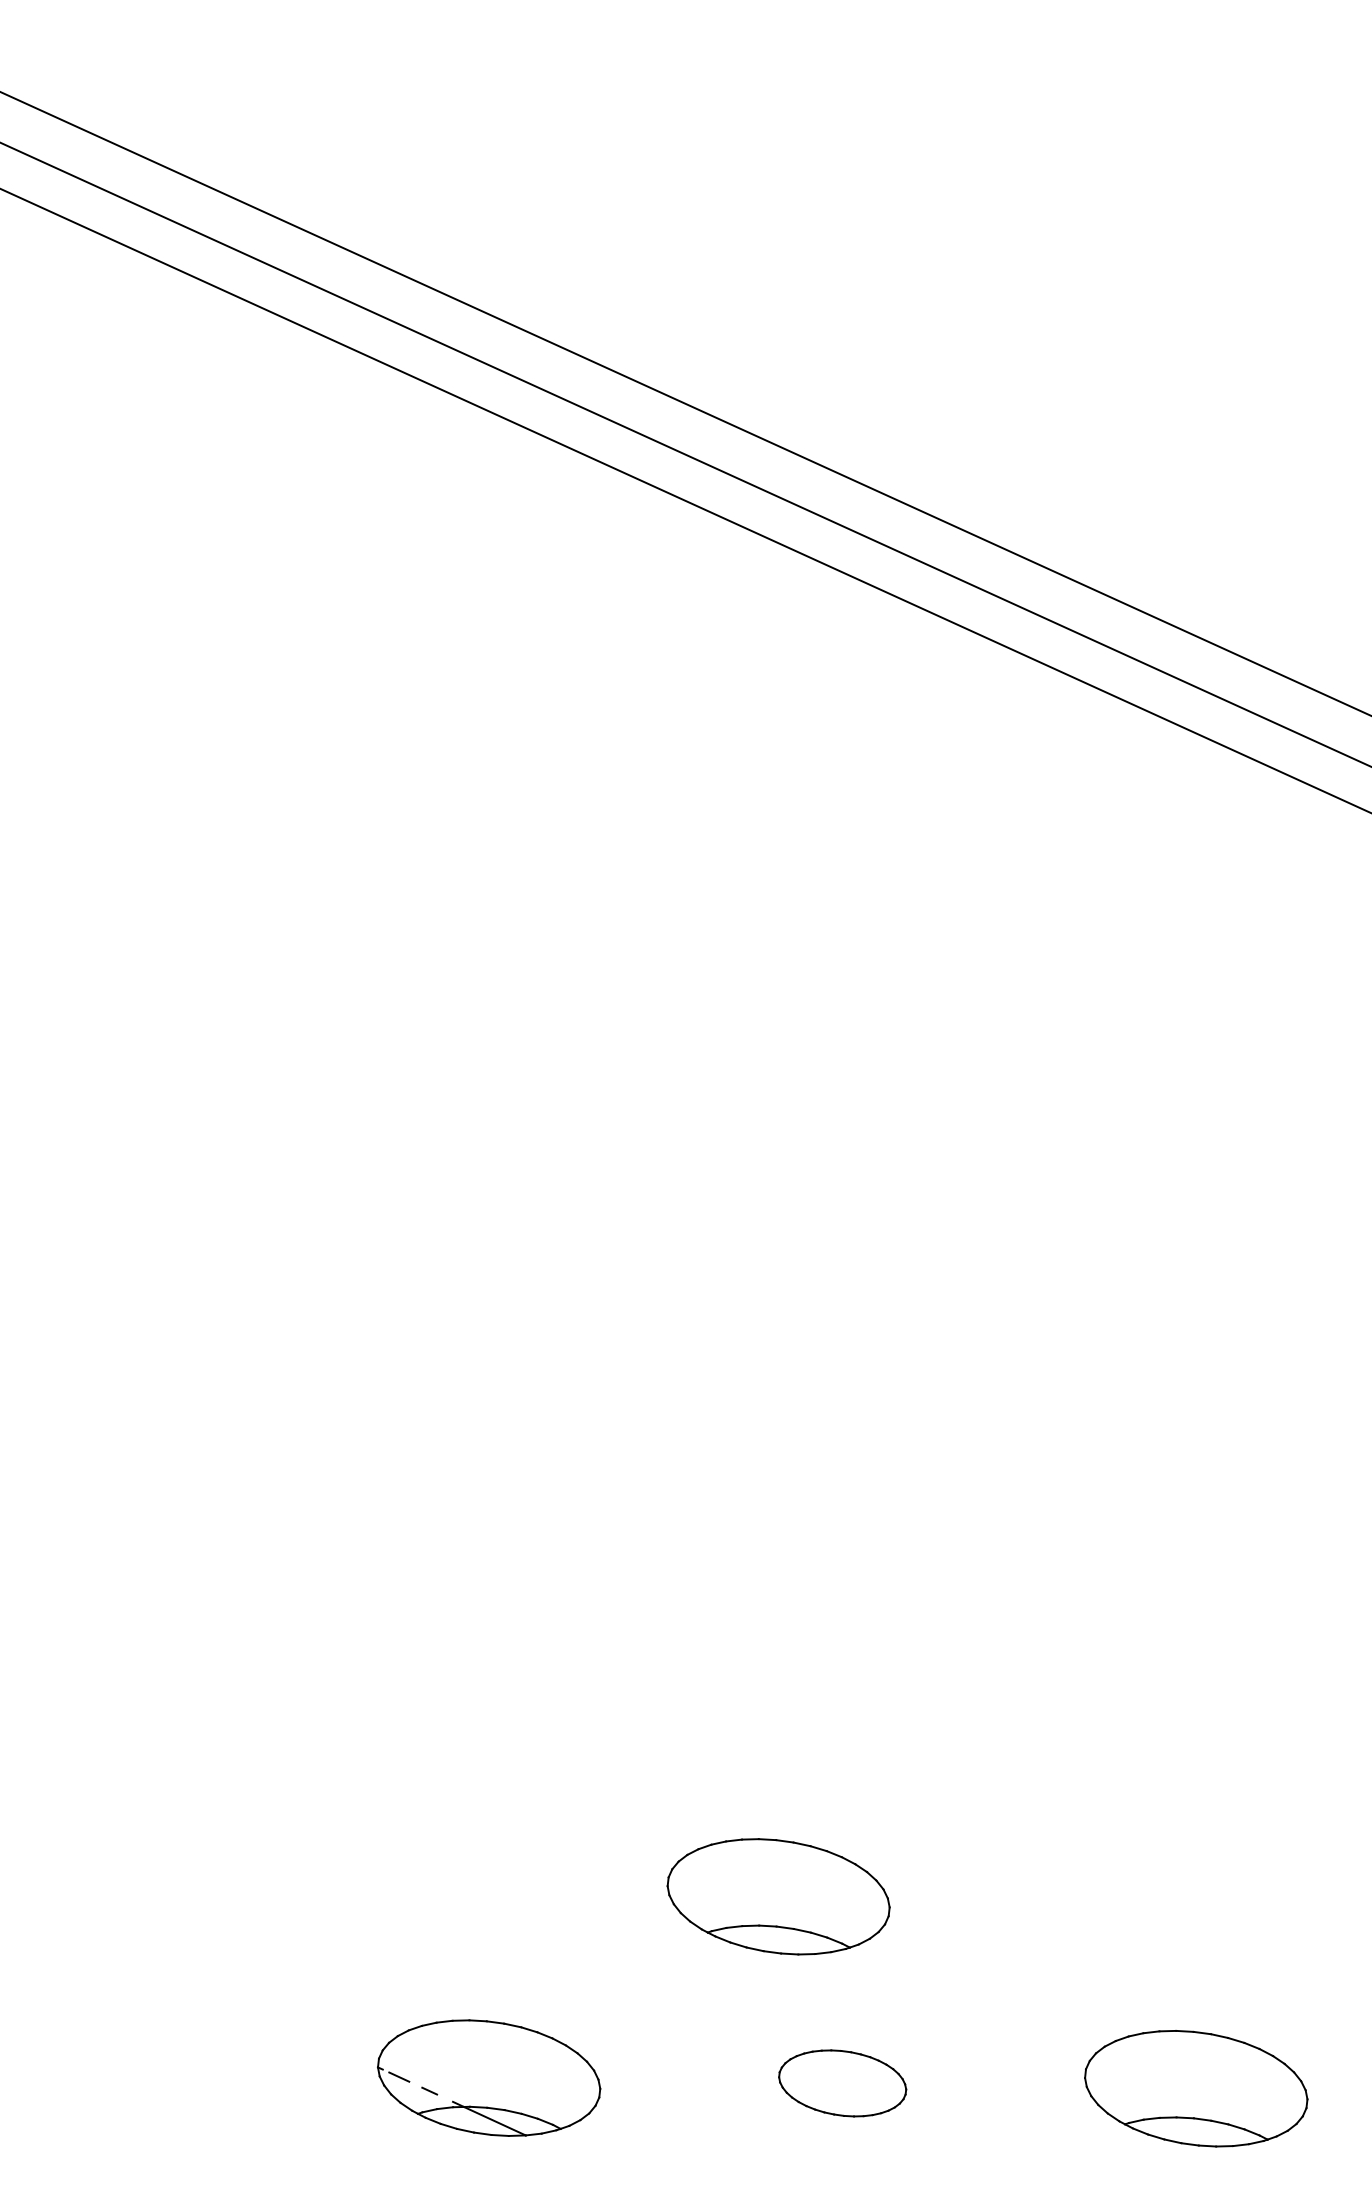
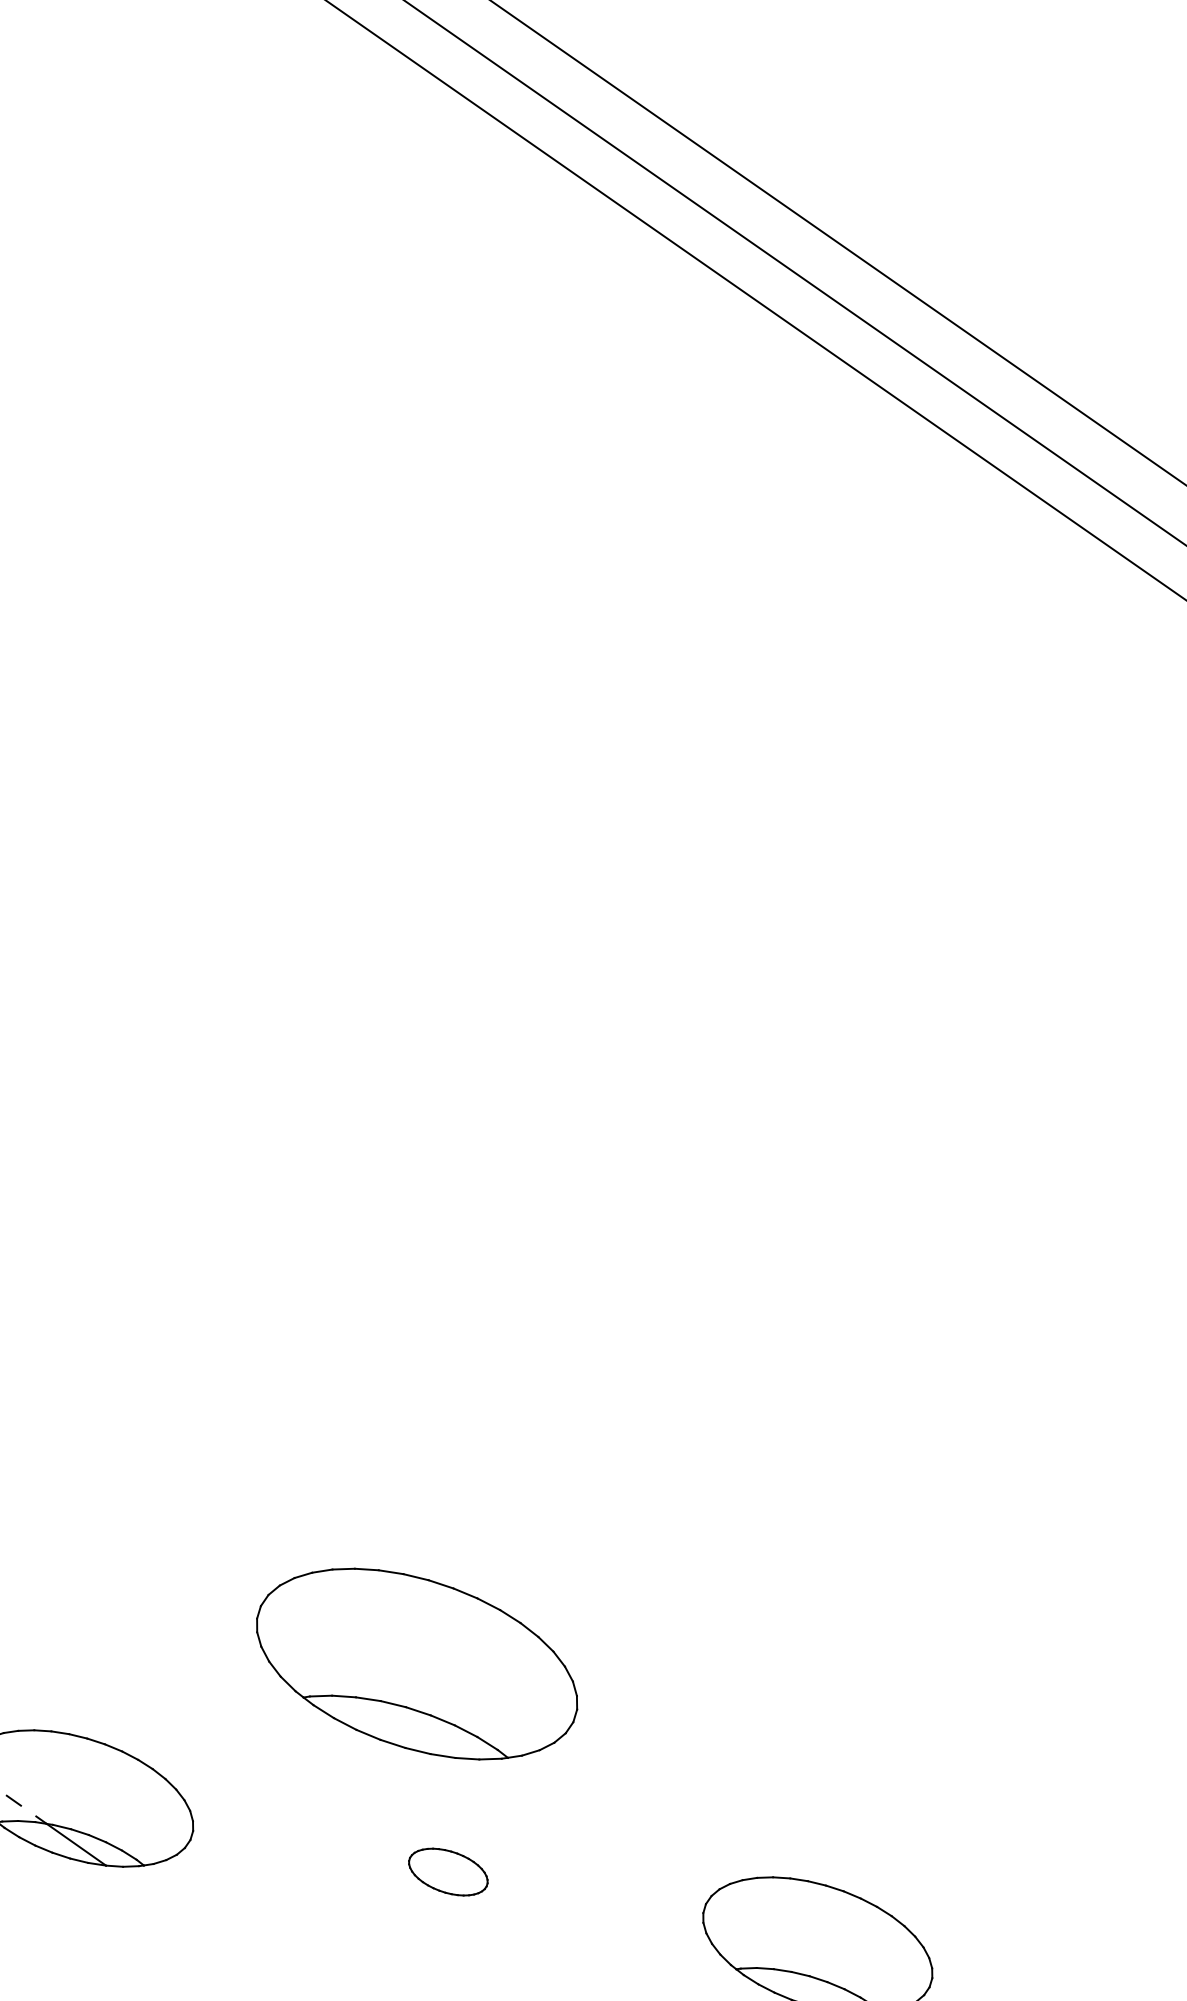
part: (778, 1896) -> (416, 1663), size x1.4
part: (842, 2083) -> (448, 1872), size x0.6

